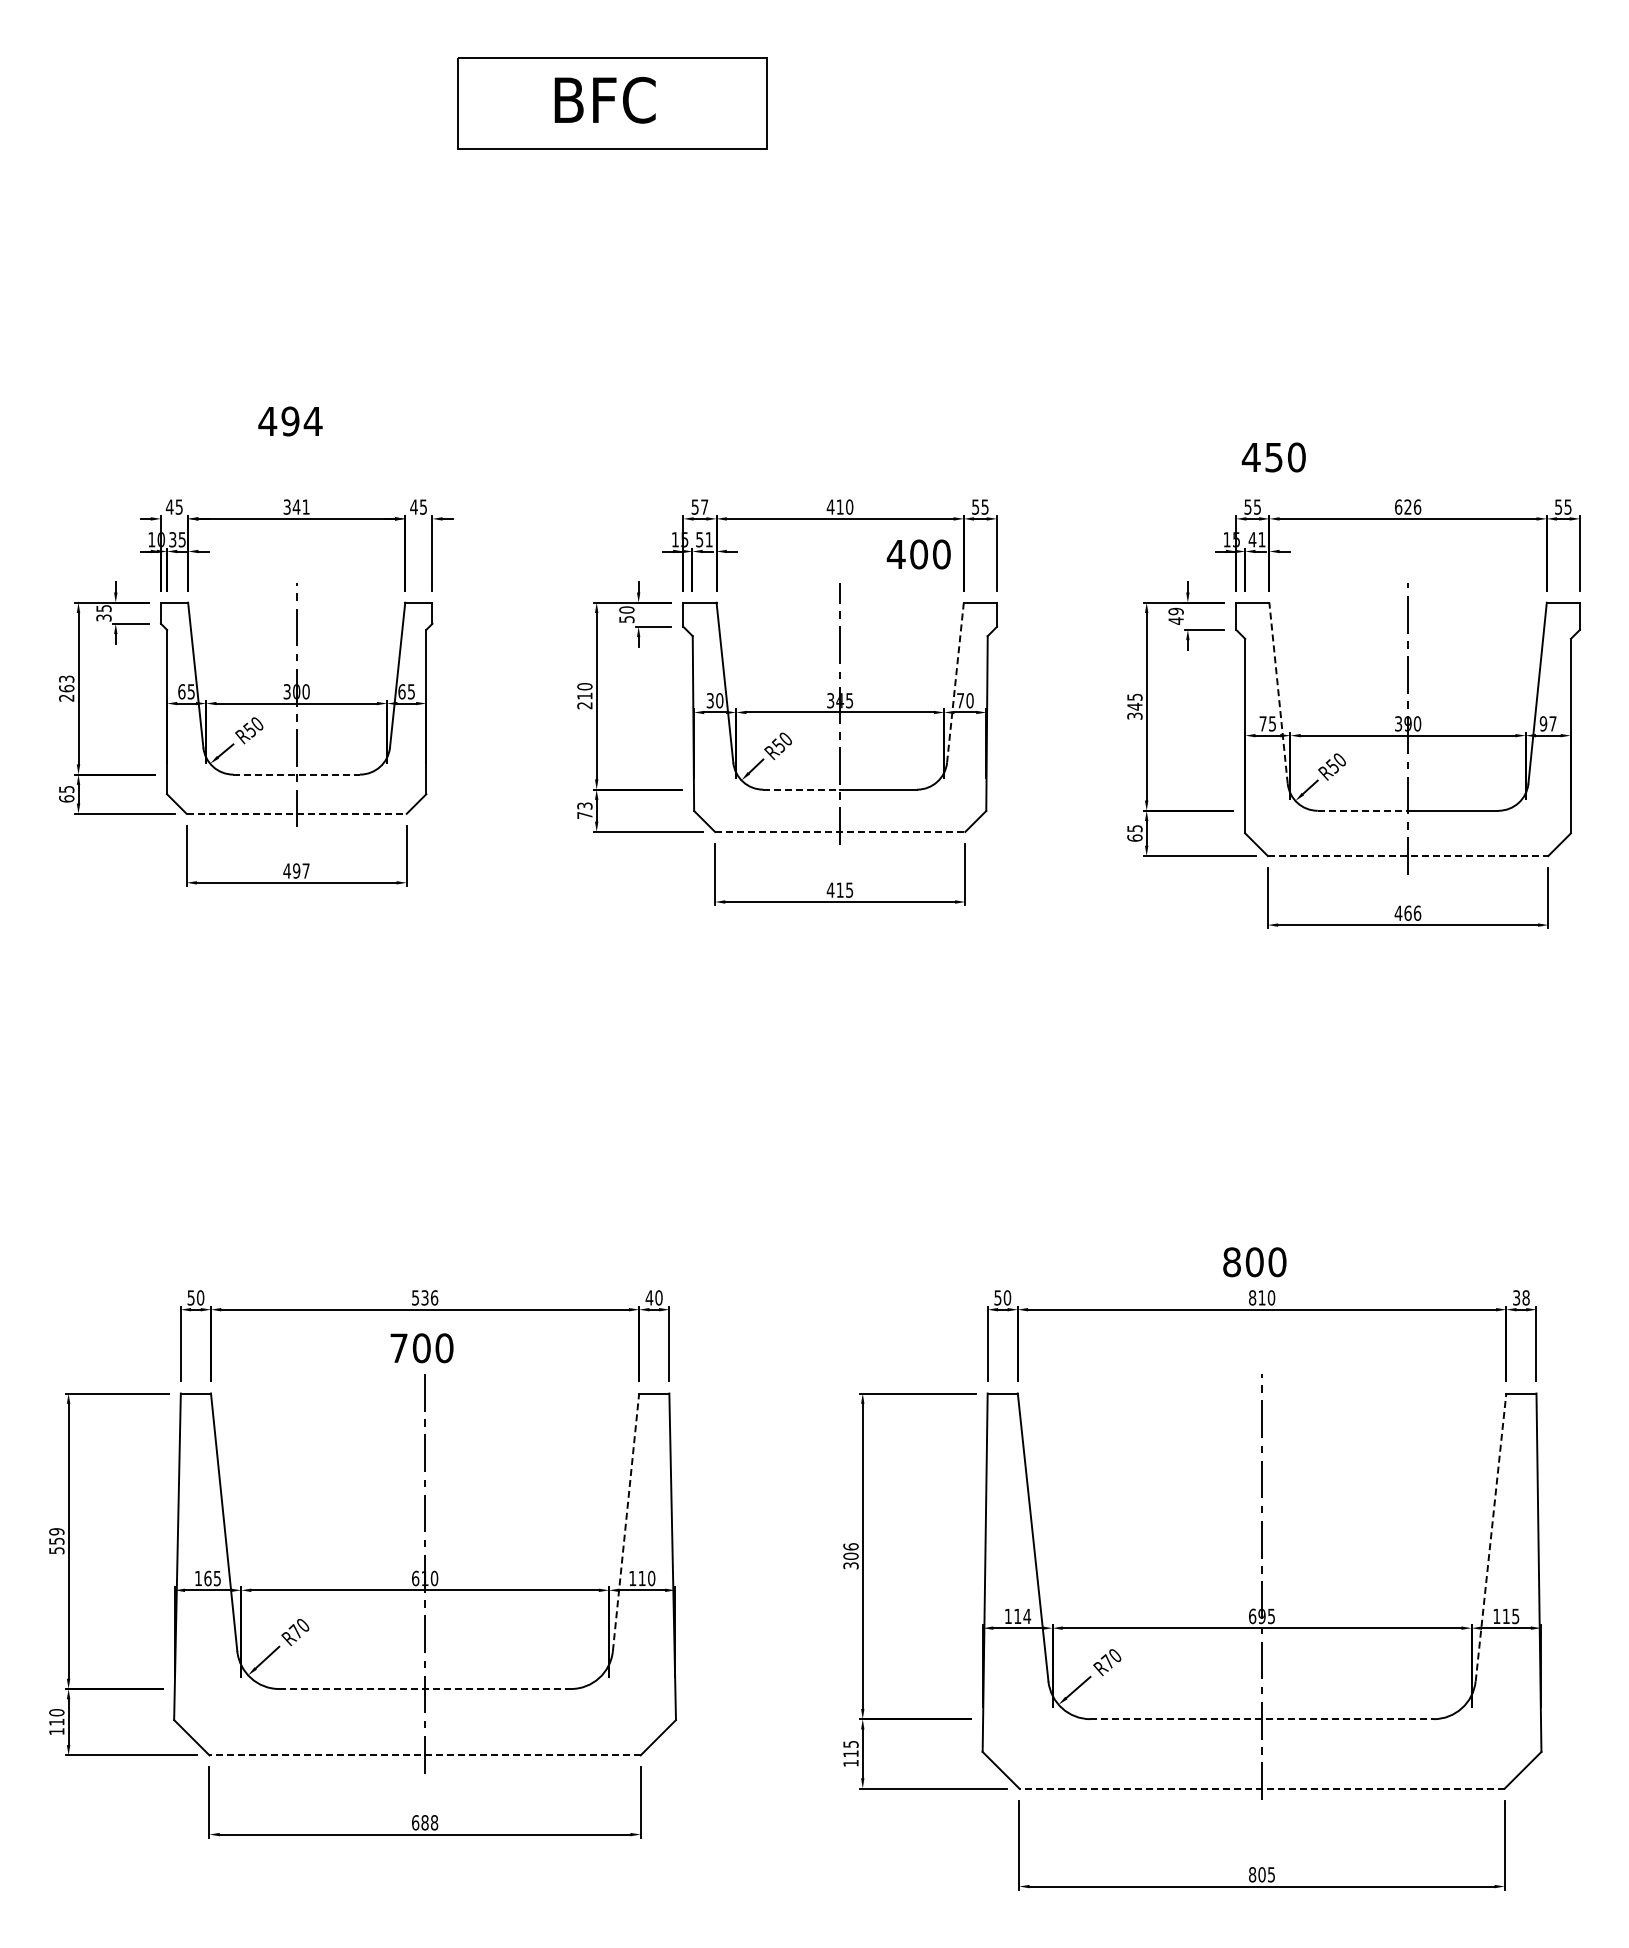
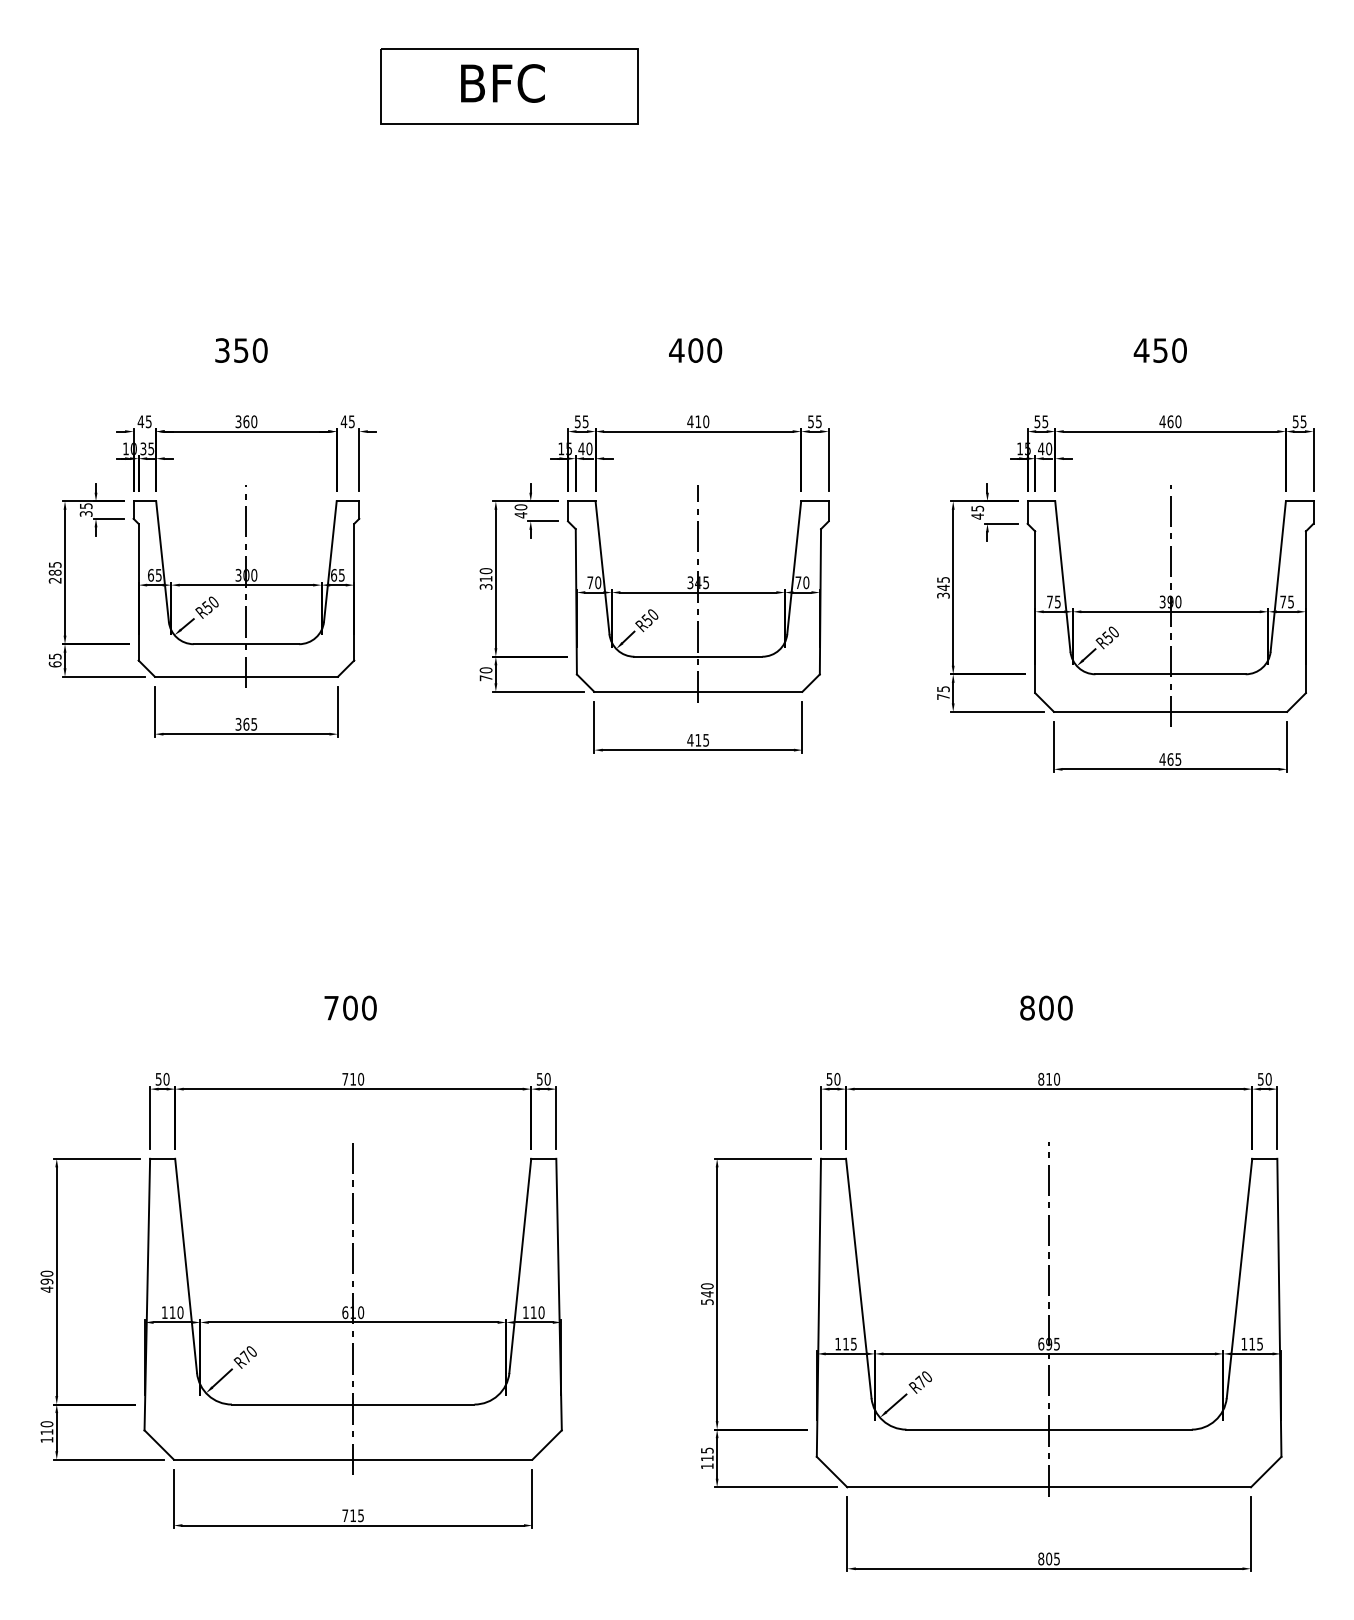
text: (290, 421) -> (241, 350), 494 -> 350
text: (1273, 457) -> (1160, 350), moved
text: (300, 506) -> (249, 421), 341 -> 360
text: (704, 506) -> (585, 421), 57 -> 55
text: (1407, 506) -> (1170, 421), 626 -> 460
text: (703, 539) -> (584, 448), 51 -> 40
text: (1261, 539) -> (1048, 448), 41 -> 40
text: (918, 554) -> (695, 350), moved
text: (1175, 611) -> (977, 508), 49 -> 45
text: (626, 619) -> (520, 515), 50 -> 40
line: (955, 682) -> (794, 567), dashed -> solid
text: (66, 683) -> (55, 568), 263 -> 285
line: (1278, 693) -> (1062, 576), dashed -> solid
text: (709, 700) -> (589, 582), 30 -> 70
text: (584, 705) -> (485, 586), 210 -> 310
text: (1547, 723) -> (1286, 601), 97 -> 75
line: (297, 774) -> (247, 644), dashed -> solid
line: (802, 789) -> (667, 656), dashed -> solid
text: (584, 805) -> (485, 669), 73 -> 70
line: (1363, 810) -> (1133, 674), dashed -> solid
line: (297, 813) -> (247, 676), dashed -> solid
line: (840, 831) -> (698, 691), dashed -> solid
text: (1134, 837) -> (943, 696), 65 -> 75
line: (1408, 856) -> (1170, 712), dashed -> solid
text: (296, 870) -> (246, 723), 497 -> 365
text: (1417, 913) -> (1178, 759), 466 -> 465
text: (1254, 1262) -> (1046, 1008), moved
text: (425, 1297) -> (353, 1078), 536 -> 710
text: (649, 1297) -> (539, 1078), 40 -> 50
text: (1521, 1297) -> (1264, 1078), 38 -> 50
text: (421, 1348) -> (350, 1008), moved
line: (626, 1521) -> (520, 1265), dashed -> solid
line: (1491, 1537) -> (1239, 1278), dashed -> solid
text: (56, 1541) -> (46, 1281), 559 -> 490
text: (850, 1555) -> (706, 1293), 306 -> 540
text: (212, 1578) -> (176, 1312), 165 -> 110
text: (1027, 1616) -> (854, 1344), 114 -> 115
line: (425, 1689) -> (353, 1404), dashed -> solid
line: (1262, 1719) -> (1049, 1429), dashed -> solid
line: (425, 1755) -> (353, 1459), dashed -> solid
line: (1262, 1788) -> (1049, 1487), dashed -> solid
text: (425, 1822) -> (353, 1515), 688 -> 715

